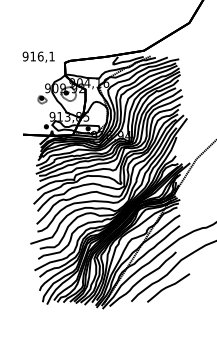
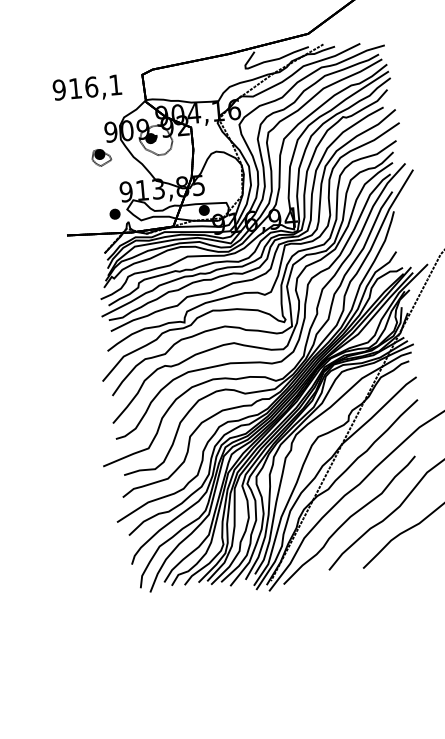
text: (38, 56) -> (86, 87), moved

